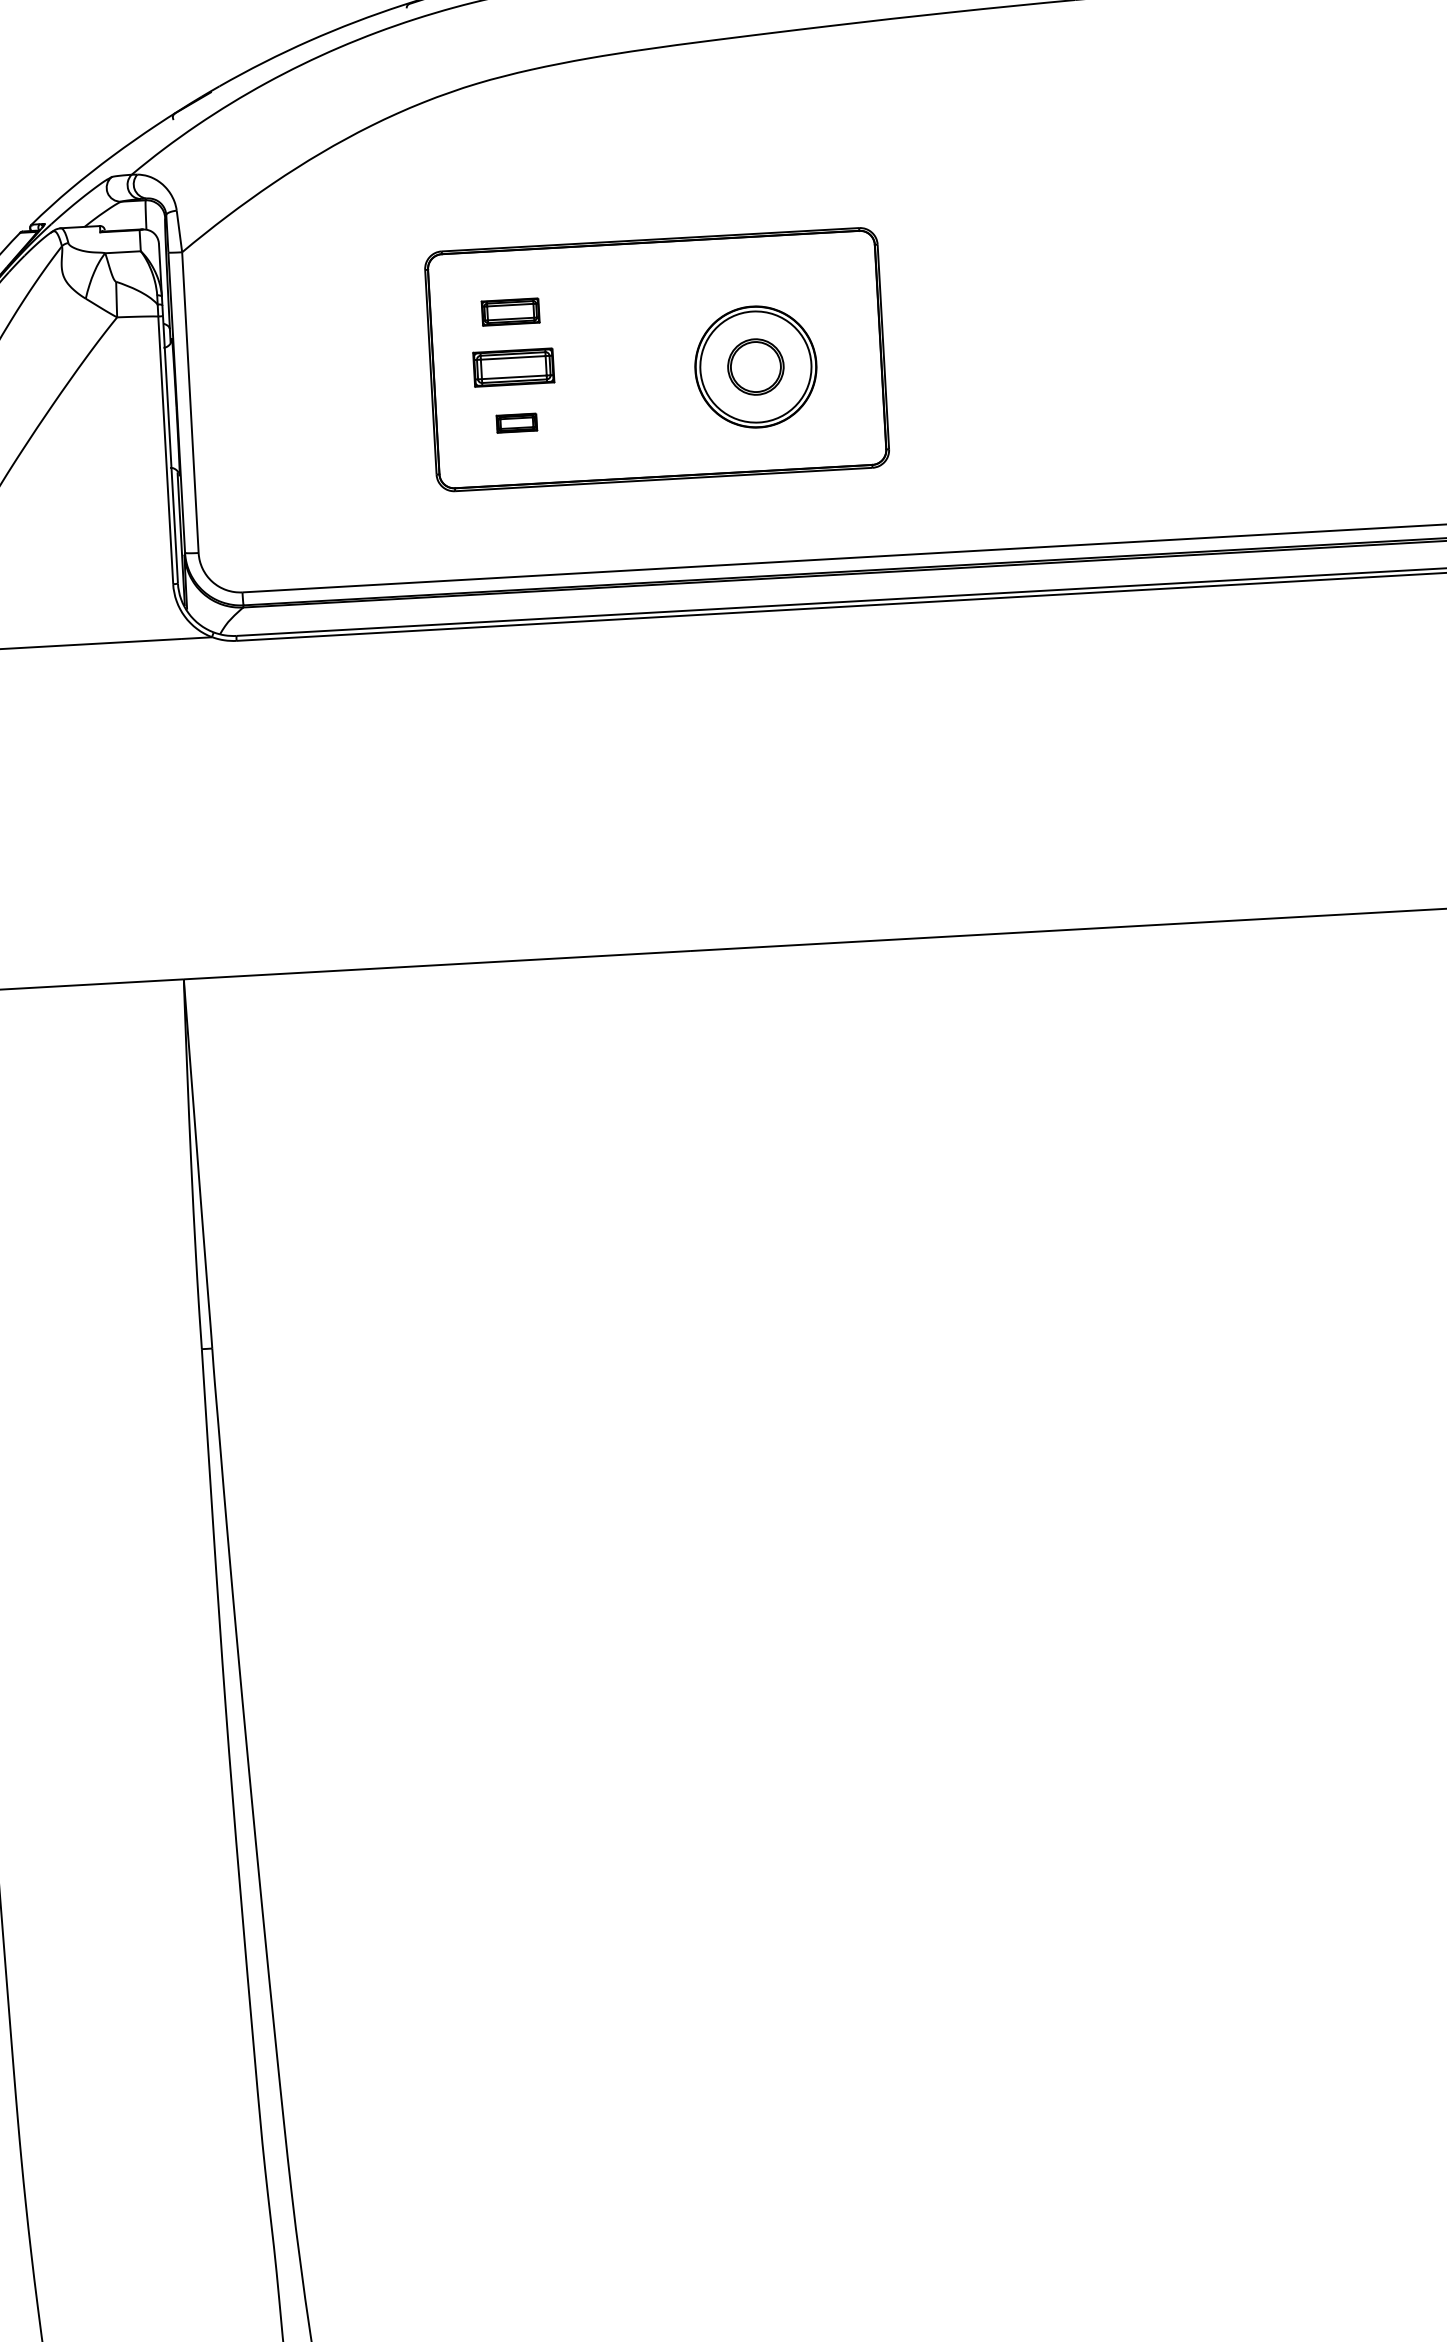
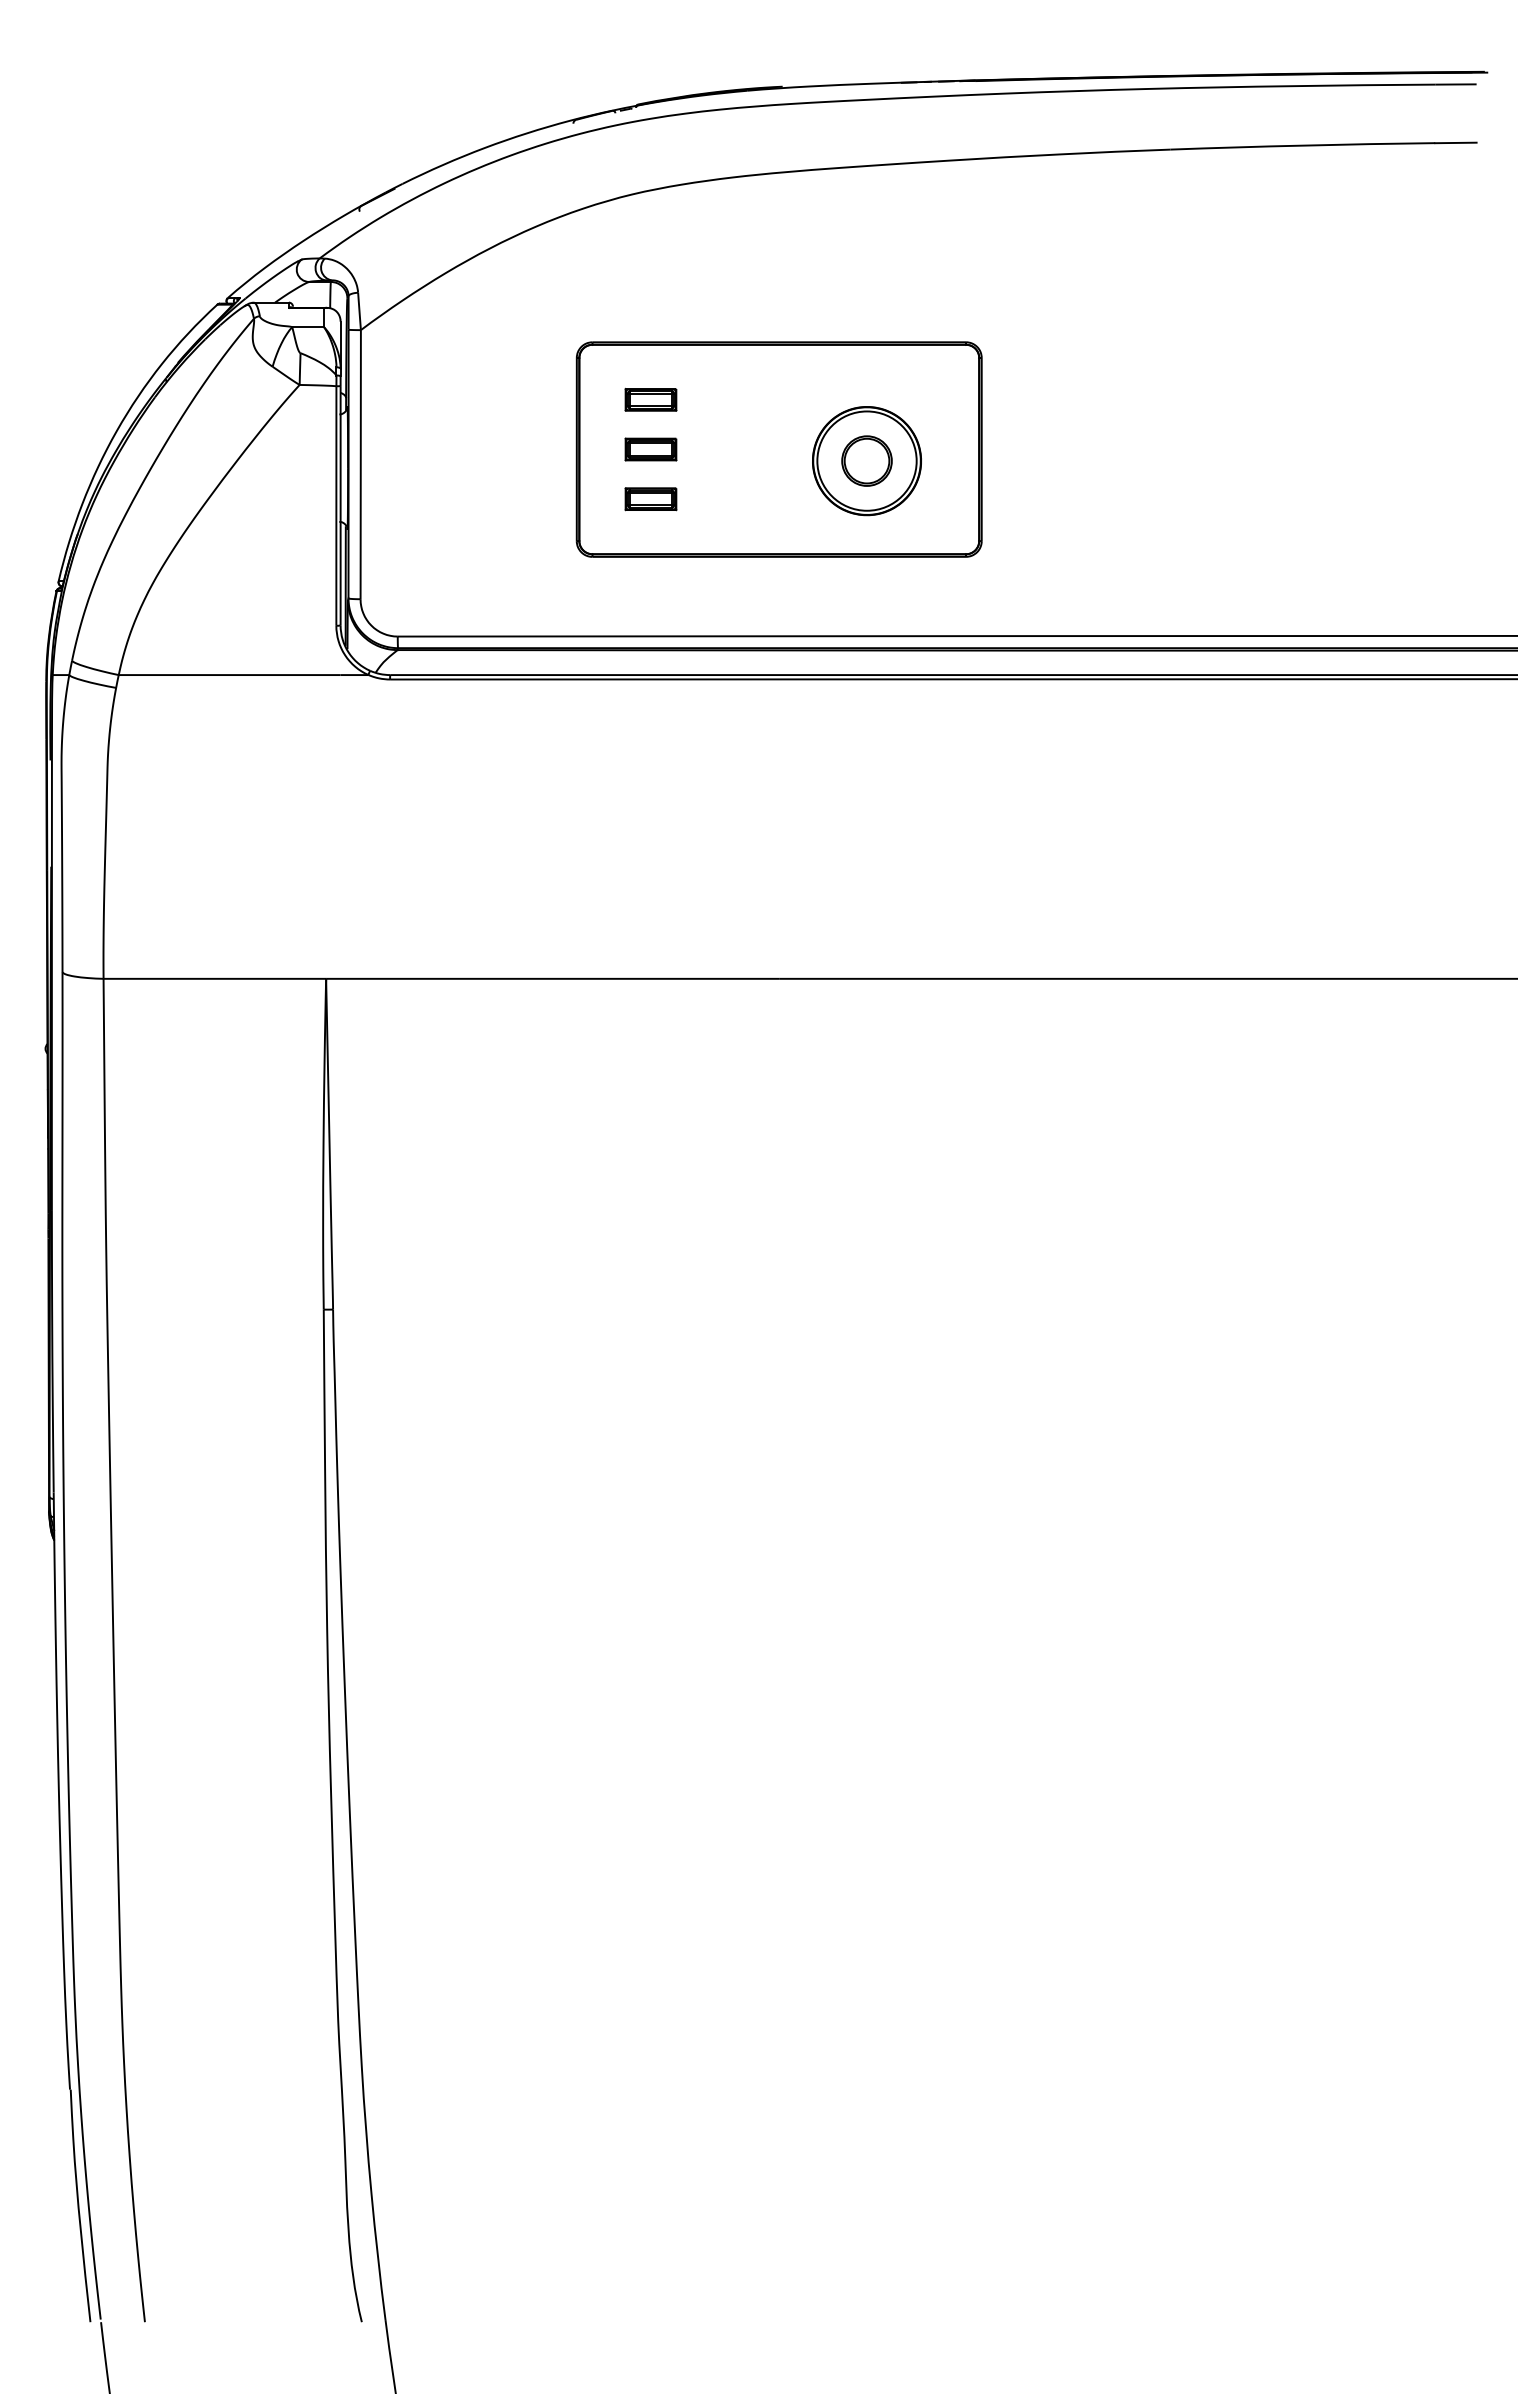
part: (513, 367) -> (650, 449), size x0.71
part: (516, 423) -> (650, 499), size x1.43

